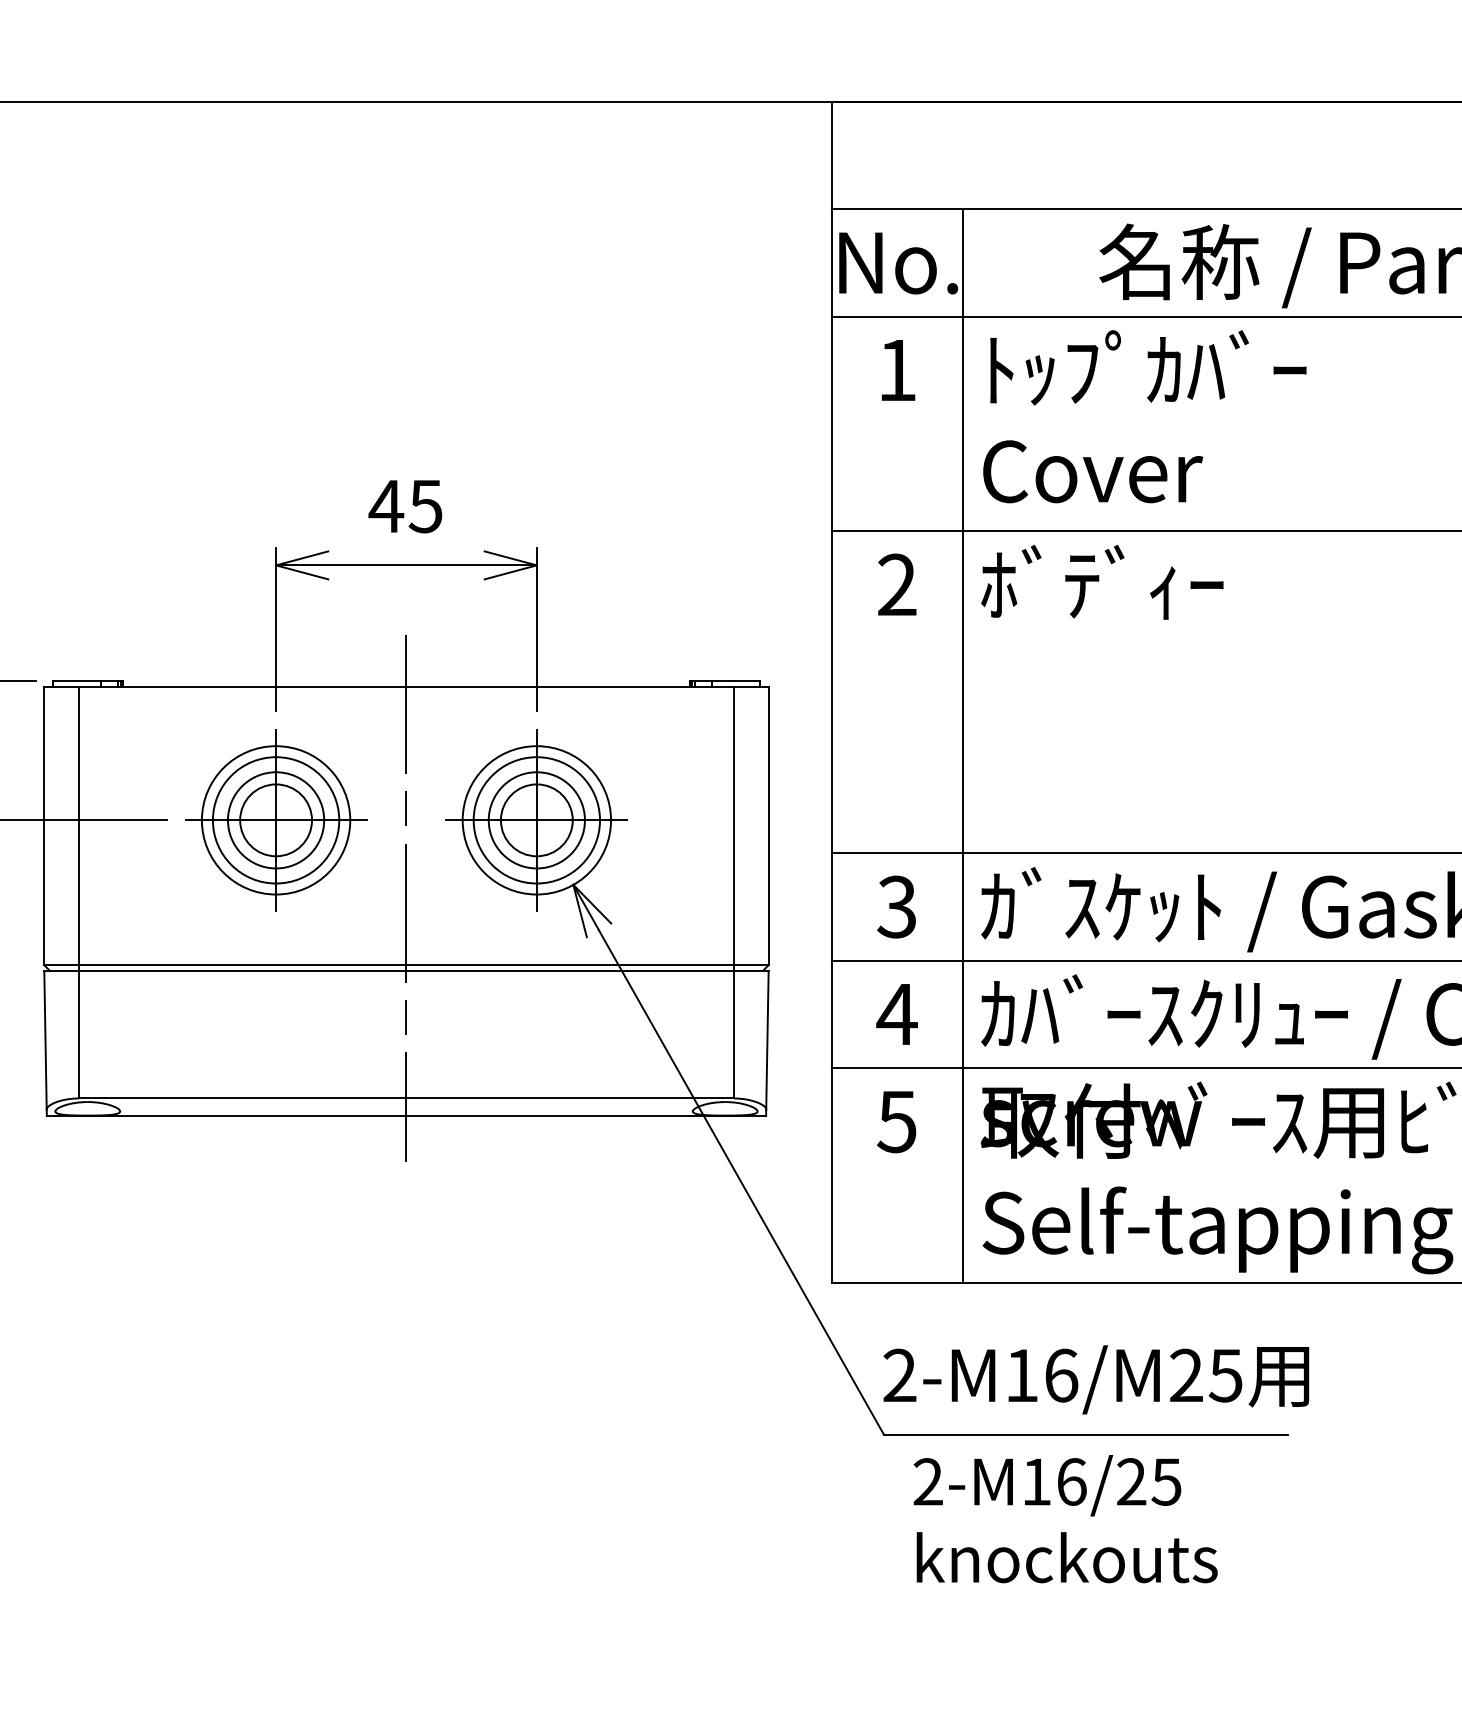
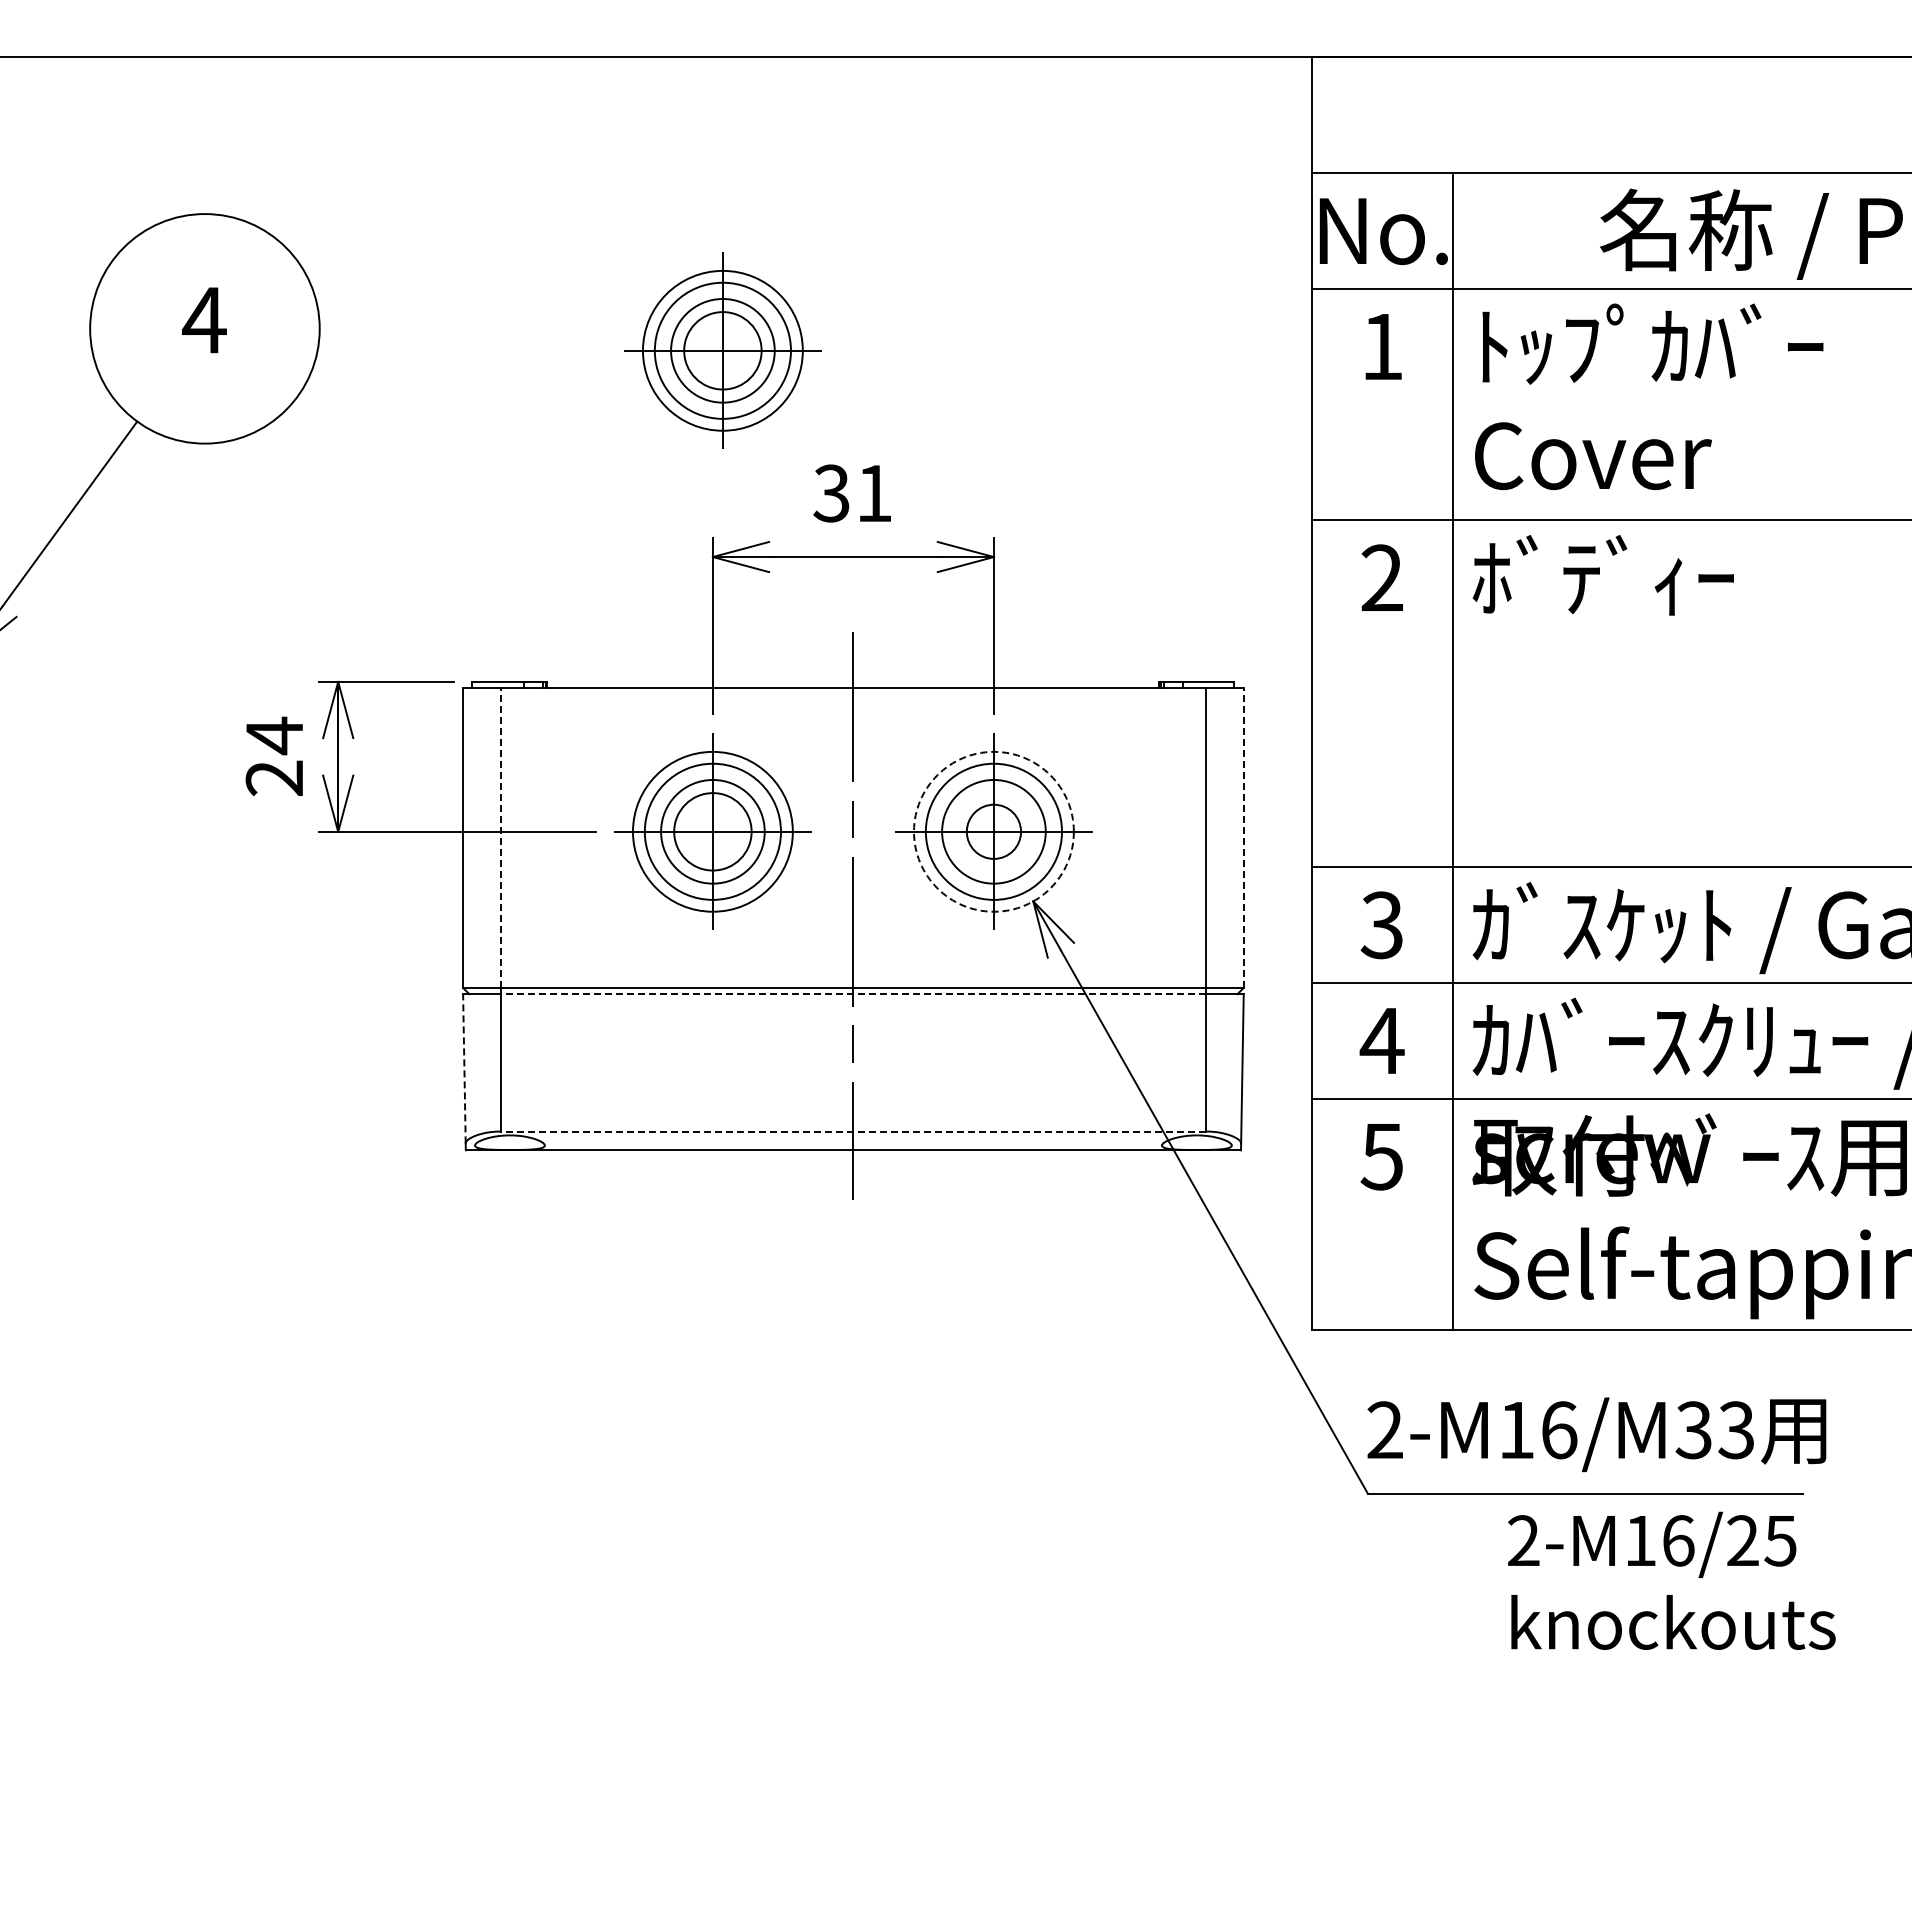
part: (284, 373) -> (722, 350), added
text: (404, 506) -> (851, 493), 45 -> 31
circle: (536, 820) -> (993, 831), size x0.7
circle: (536, 820) -> (993, 831), solid -> dashed
line: (78, 826) -> (500, 838), solid -> dashed
line: (768, 826) -> (1243, 838), solid -> dashed
line: (406, 971) -> (853, 994), solid -> dashed
line: (45, 1039) -> (464, 1068), solid -> dashed
line: (406, 1098) -> (853, 1131), solid -> dashed
text: (1205, 1375) -> (1714, 1430), 2-M16/M25 -> 2-M16/M33
text: (1065, 1518) -> (1671, 1580), moved

